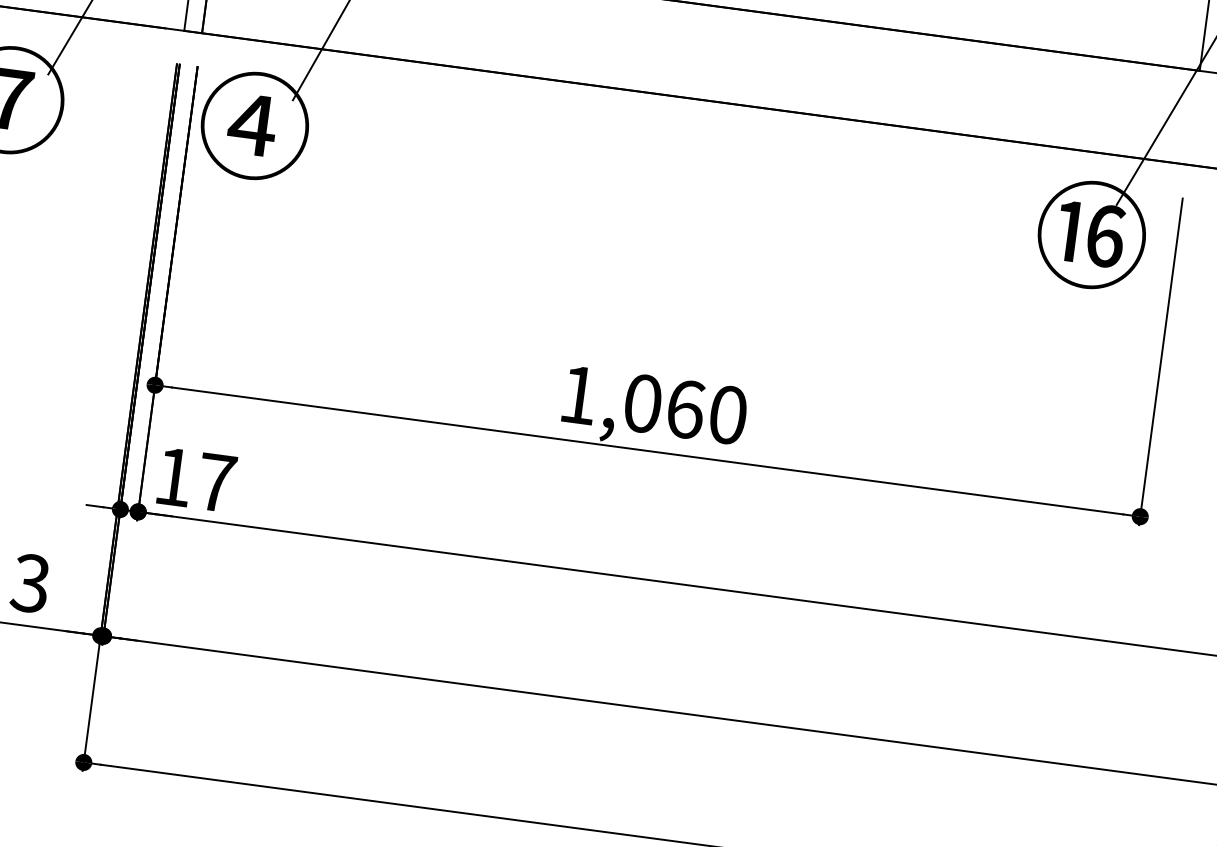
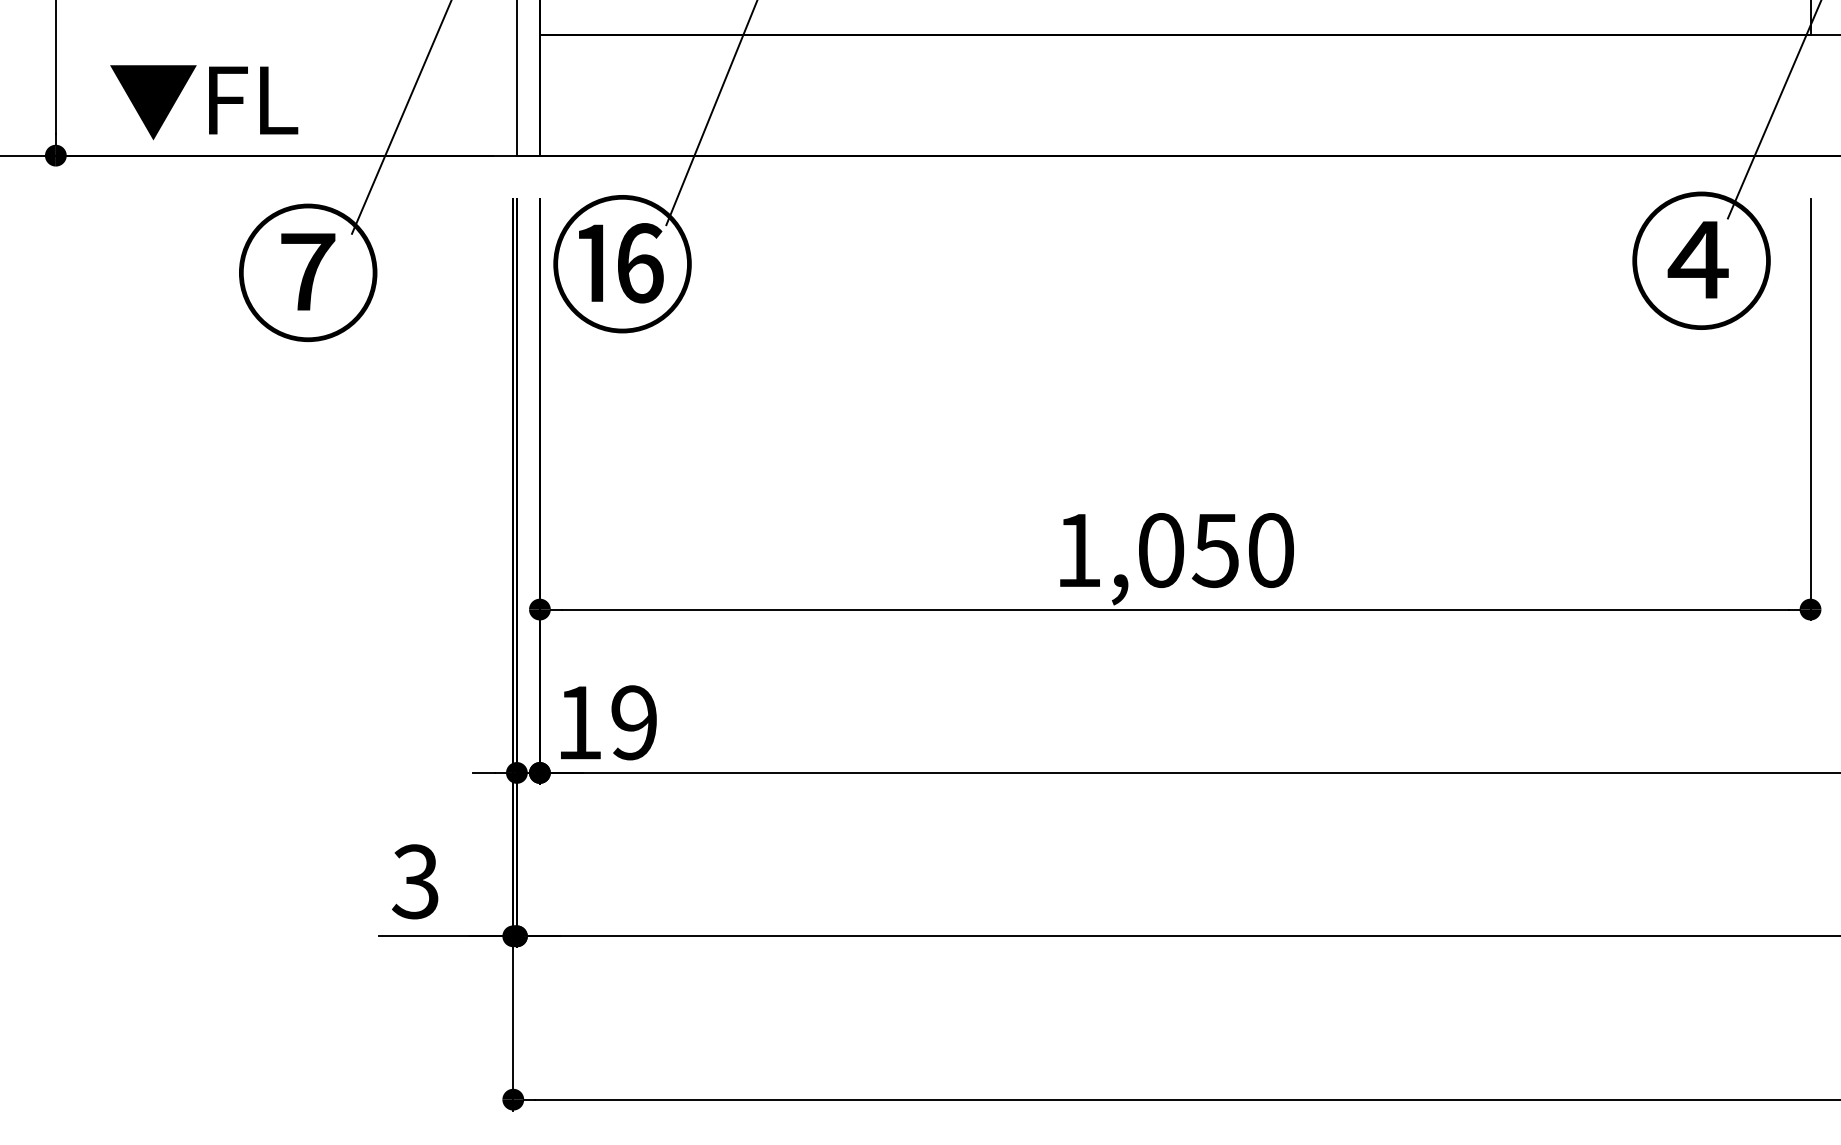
text: (254, 125) -> (621, 263), ④ -> ⑯
text: (1091, 233) -> (1700, 259), ⑯ -> ④
text: (685, 409) -> (1215, 550), 1,060 -> 1,050
text: (216, 482) -> (634, 722), 17 -> 19

